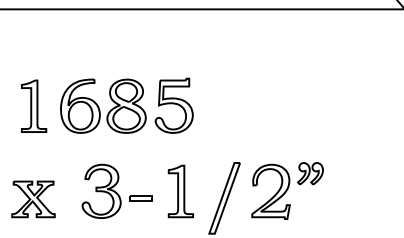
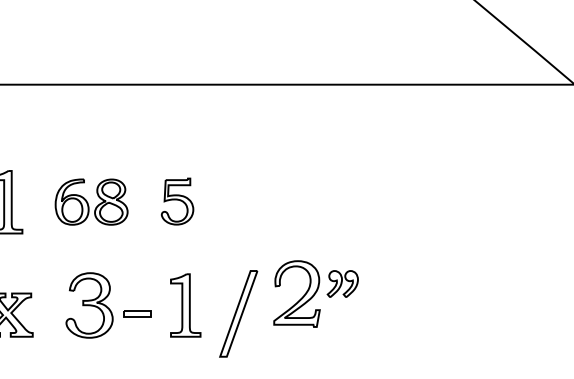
part: (103, 105) -> (91, 201), size x0.7
part: (174, 105) -> (177, 201), size x0.7
part: (274, 194) -> (301, 297), moved

